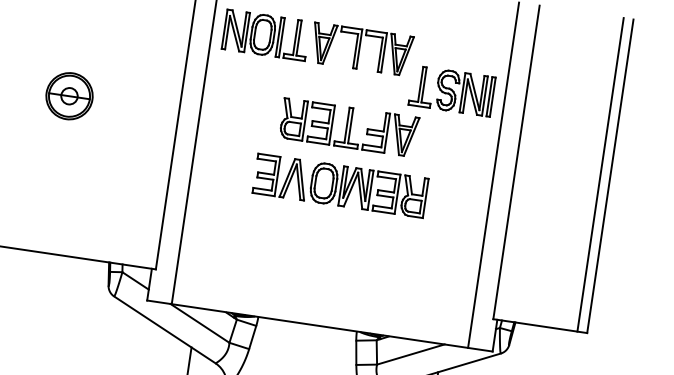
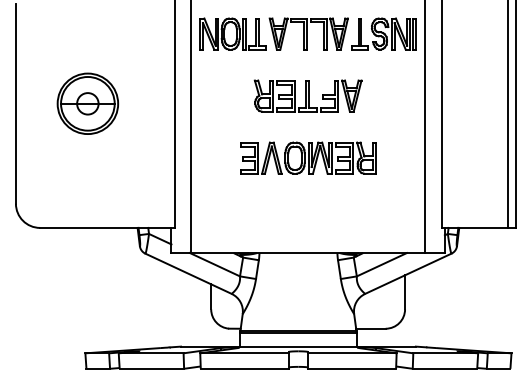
part: (451, 90) -> (383, 33), moved
part: (69, 95) -> (87, 103), size x1.67
part: (341, 185) -> (308, 157), moved

